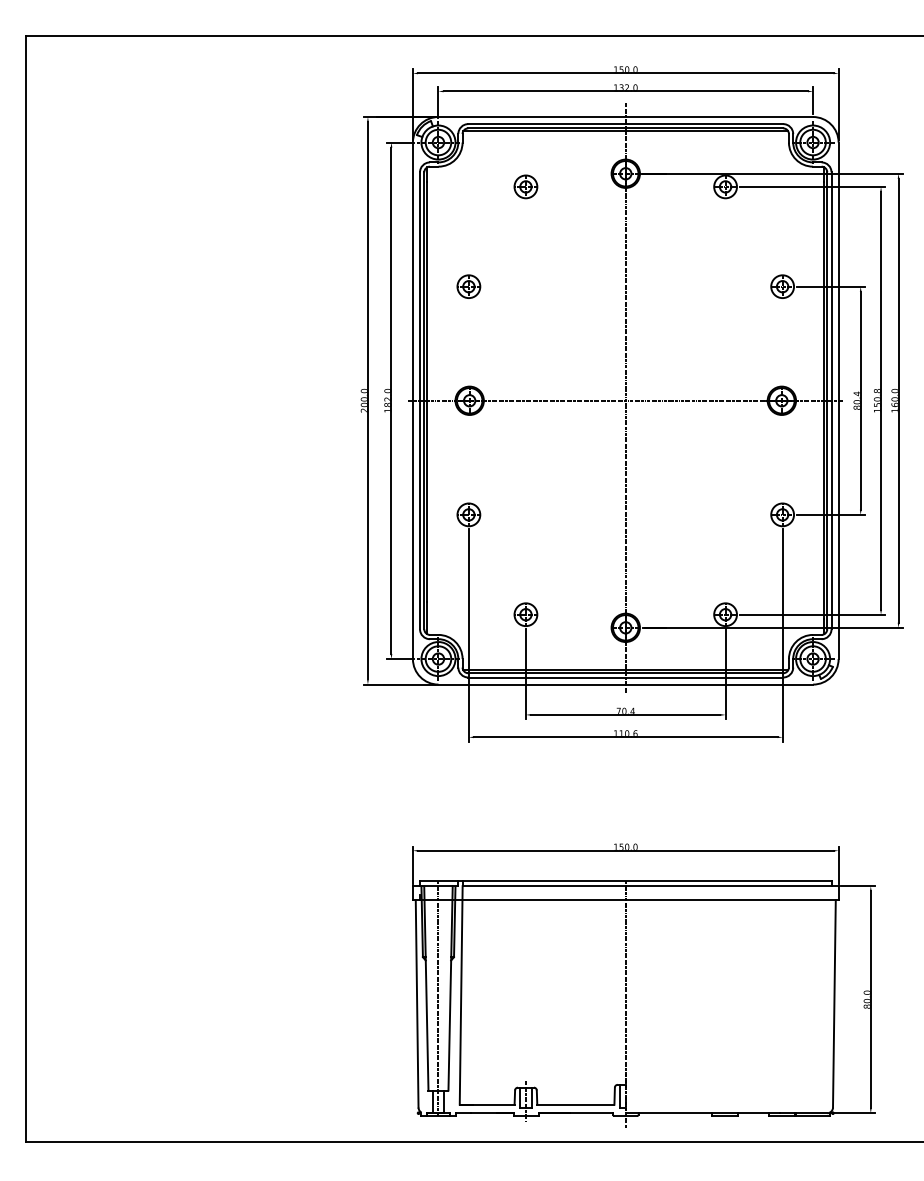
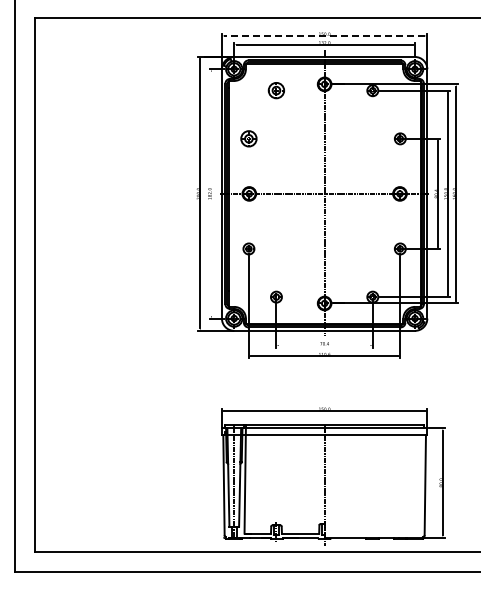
line: (625, 72) -> (324, 35), solid -> dashed
part: (525, 186) -> (276, 90), size x1.4
part: (467, 285) -> (248, 138), size x1.4
line: (391, 399) -> (211, 193), removed
line: (625, 714) -> (324, 345), removed

